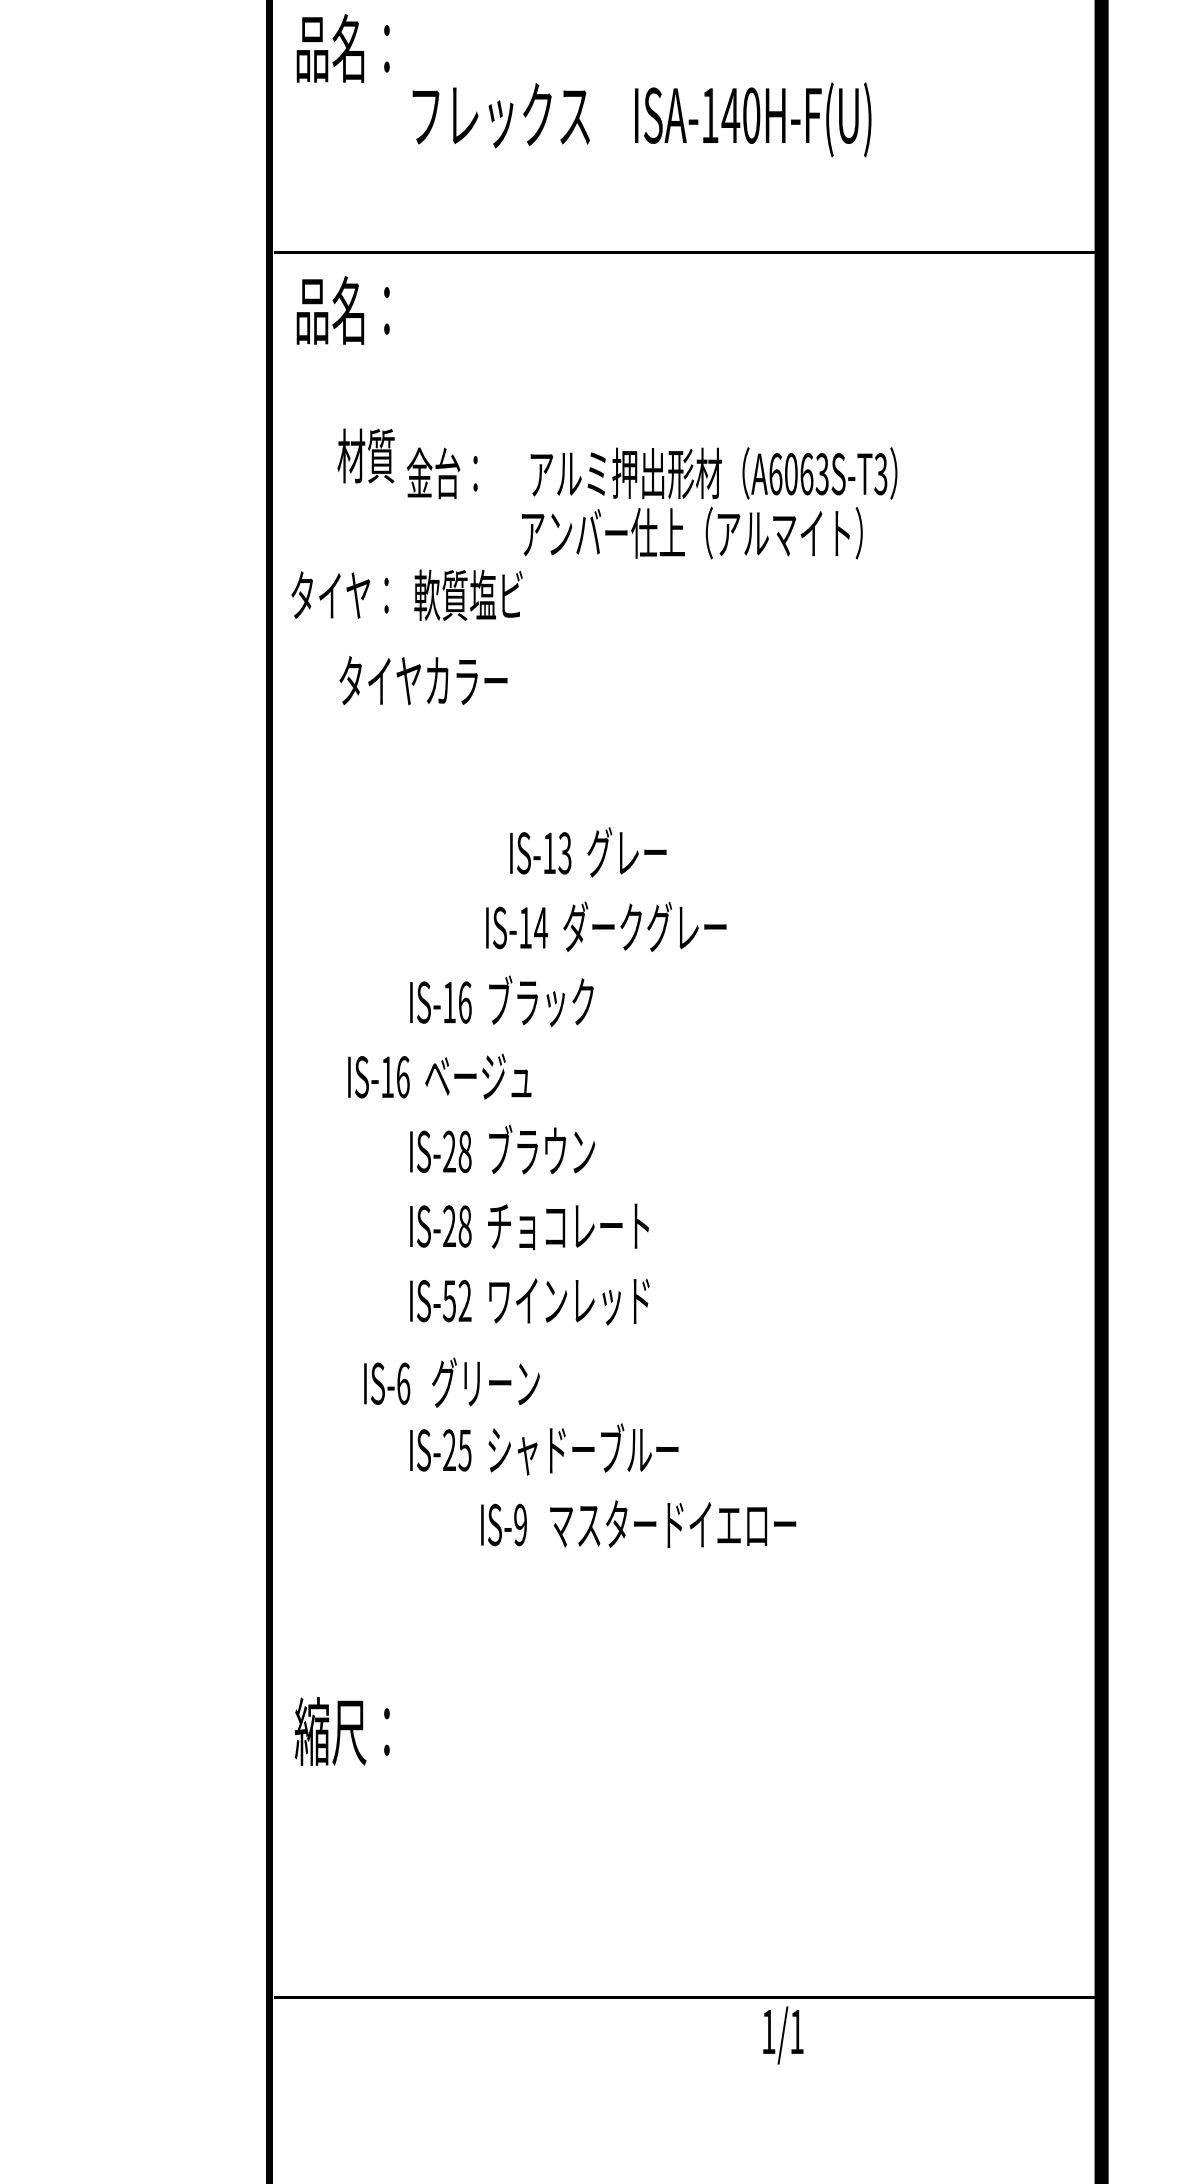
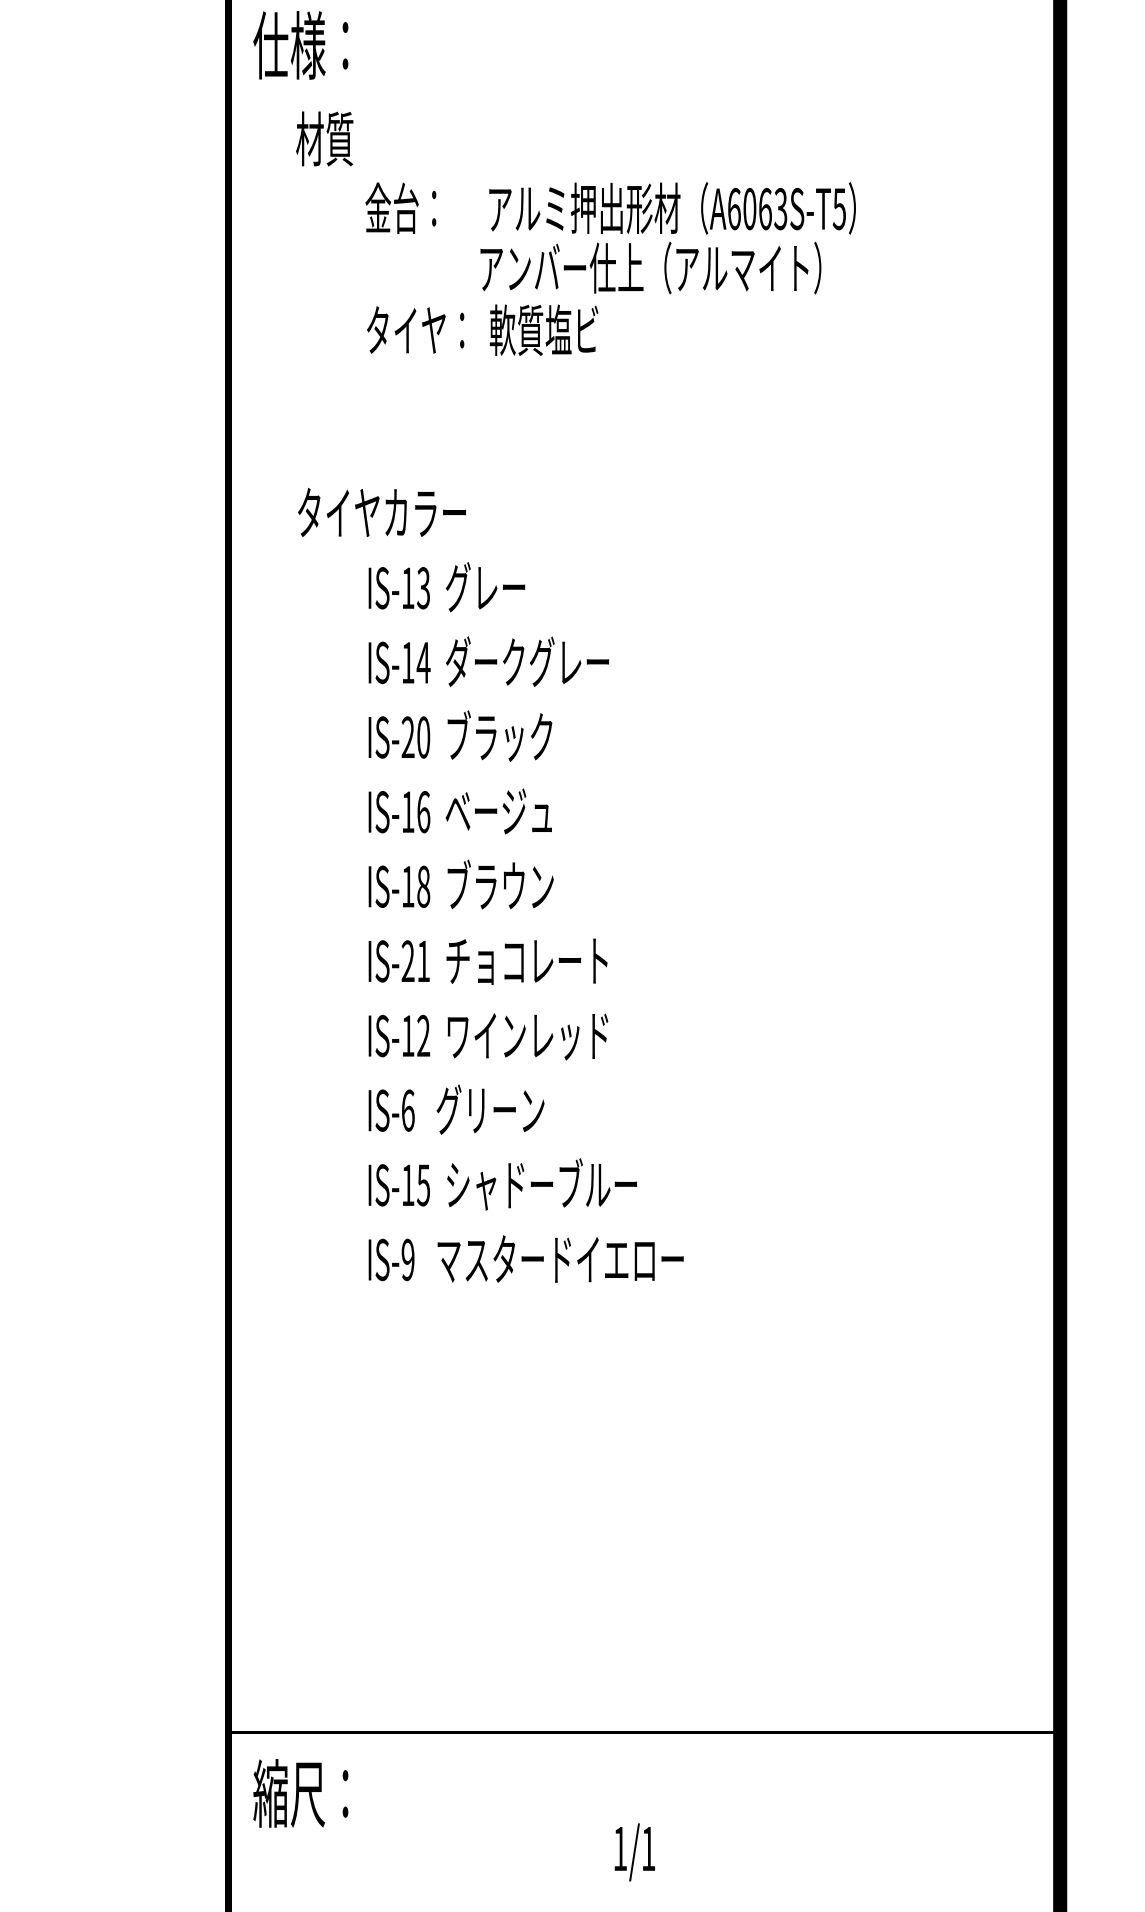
text: (330, 310) -> (289, 45), 品名： -> 仕様：
text: (365, 455) -> (324, 138), moved
text: (880, 473) -> (839, 208), A6063S-T3 -> A6063S-T5
text: (406, 594) -> (482, 329), moved
text: (423, 680) -> (382, 512), moved
text: (588, 852) -> (447, 587), moved
text: (606, 926) -> (489, 661), moved
text: (457, 1002) -> (416, 737), IS-16 -> IS-20
text: (439, 1076) -> (460, 811), moved
text: (449, 1151) -> (408, 886), IS-28 -> IS-18
text: (464, 1226) -> (423, 961), IS-28 -> IS-21
text: (448, 1301) -> (407, 1036), IS-52 -> IS-12
text: (451, 1382) -> (456, 1109), moved
text: (449, 1449) -> (408, 1184), IS-25 -> IS-15
text: (638, 1523) -> (526, 1258), moved
text: (341, 1731) -> (300, 1793), moved
text: (783, 2035) -> (635, 1852), moved

